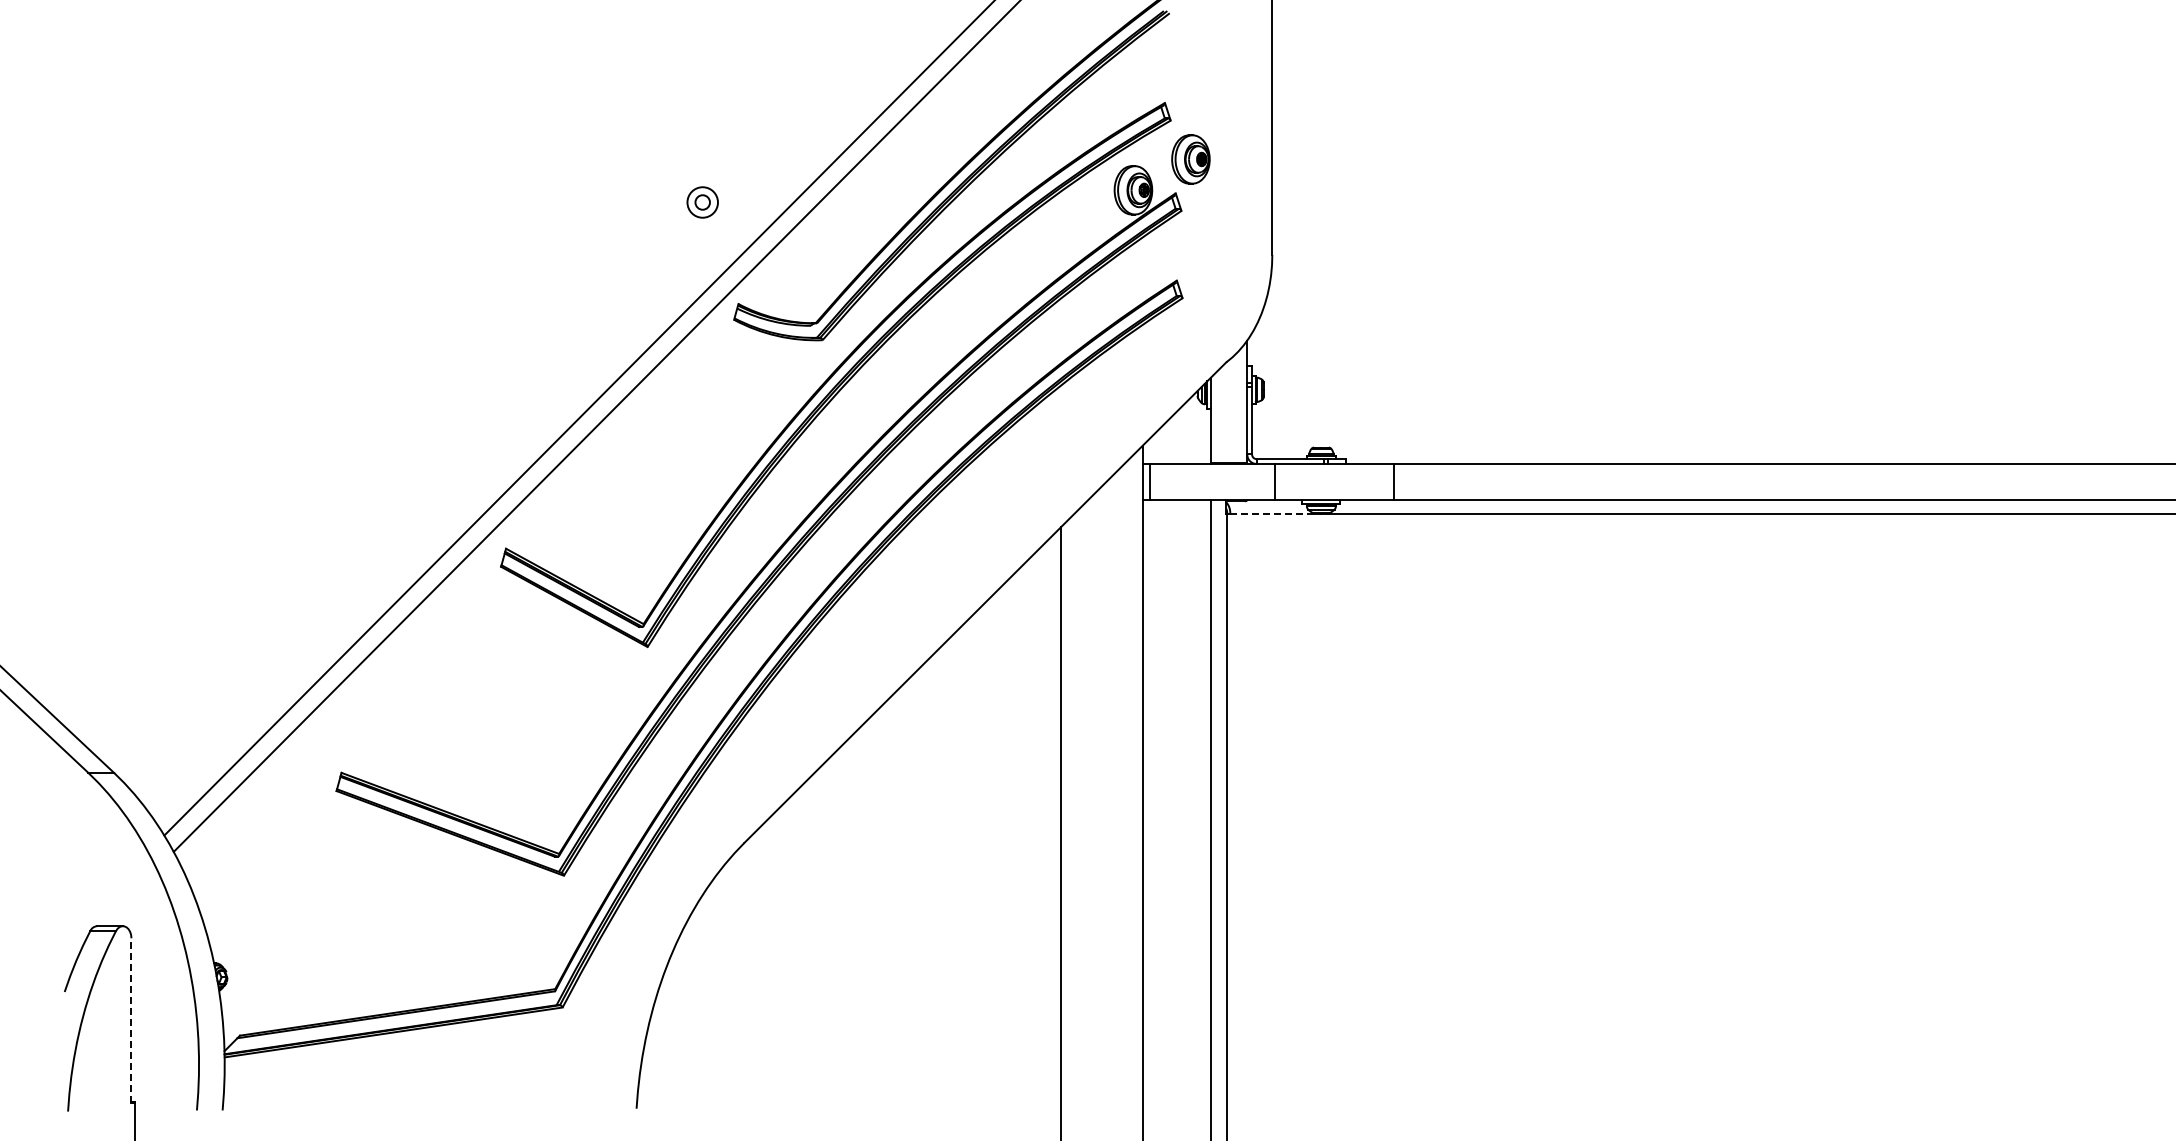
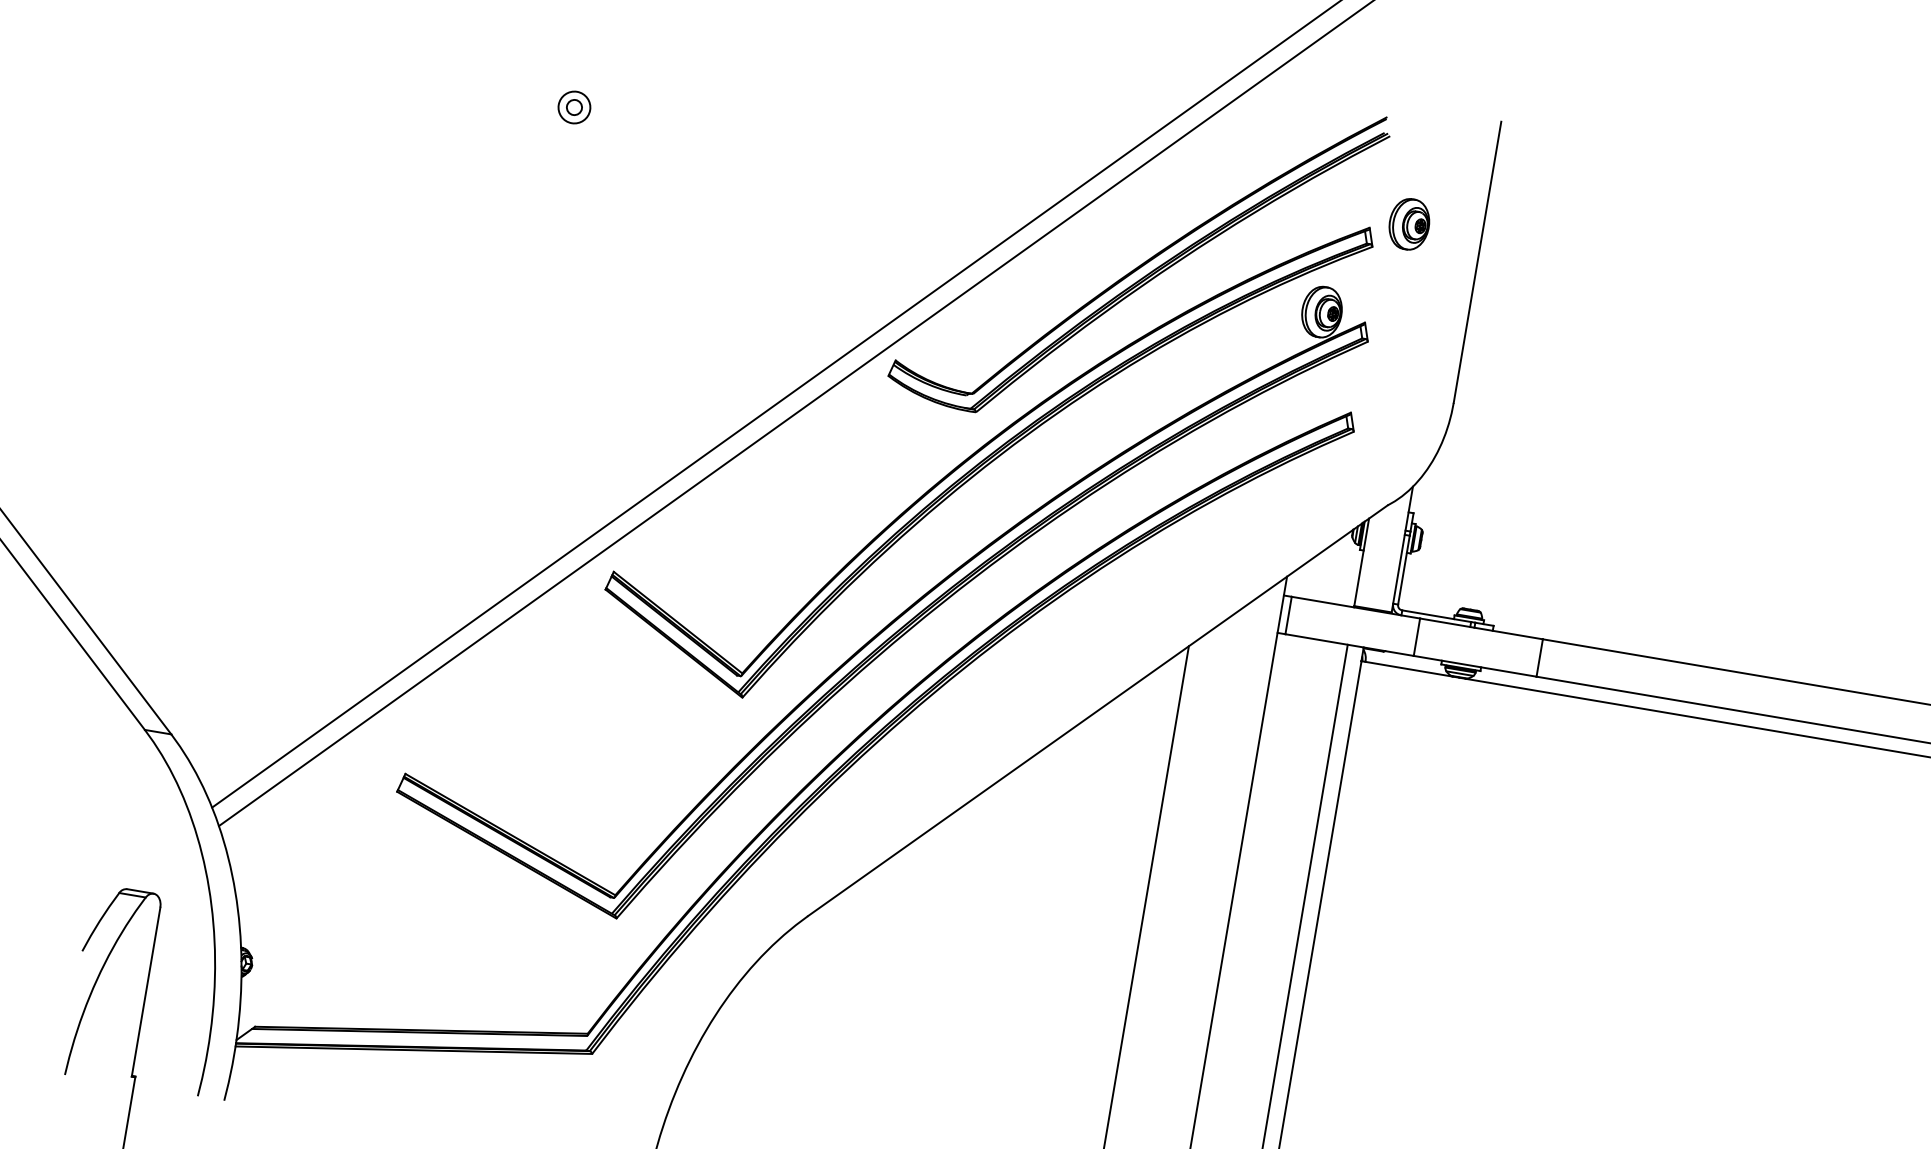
part: (1190, 159) -> (1408, 224), moved
part: (702, 202) -> (574, 107), moved
line: (1272, 513) -> (1408, 669), dashed -> solid
line: (131, 1019) -> (146, 991), dashed -> solid

